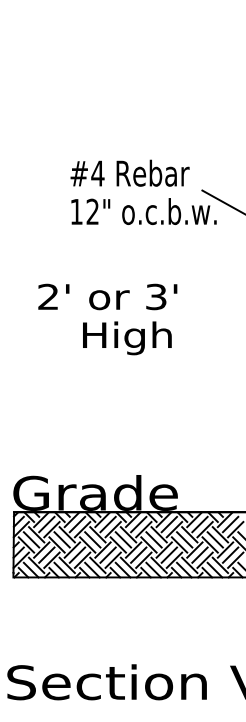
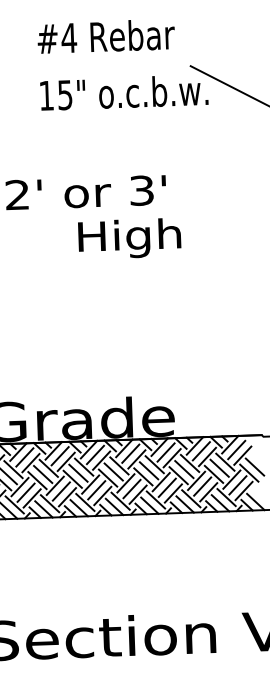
text: (129, 172) -> (105, 35), moved
text: (92, 211) -> (64, 94), 12" -> 15"
text: (127, 338) -> (129, 239), moved

